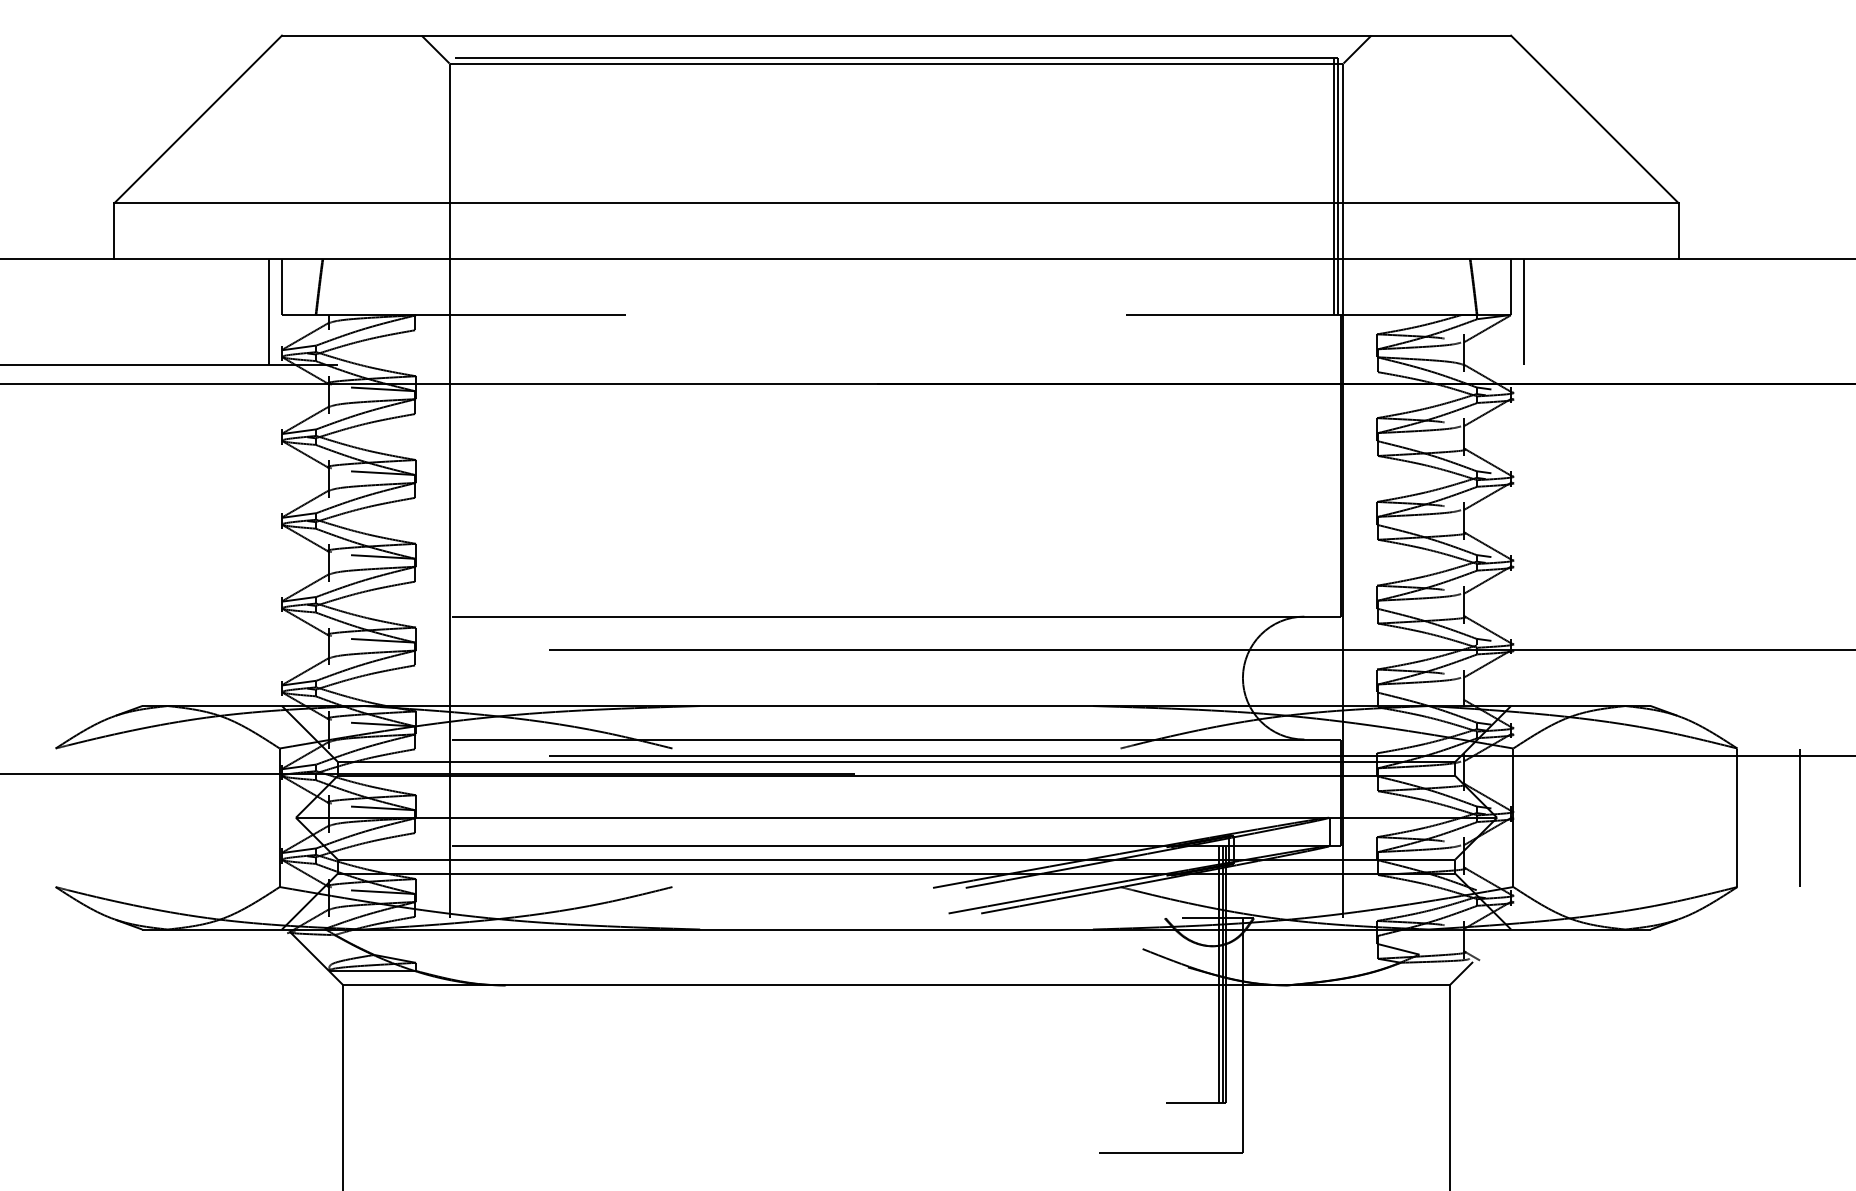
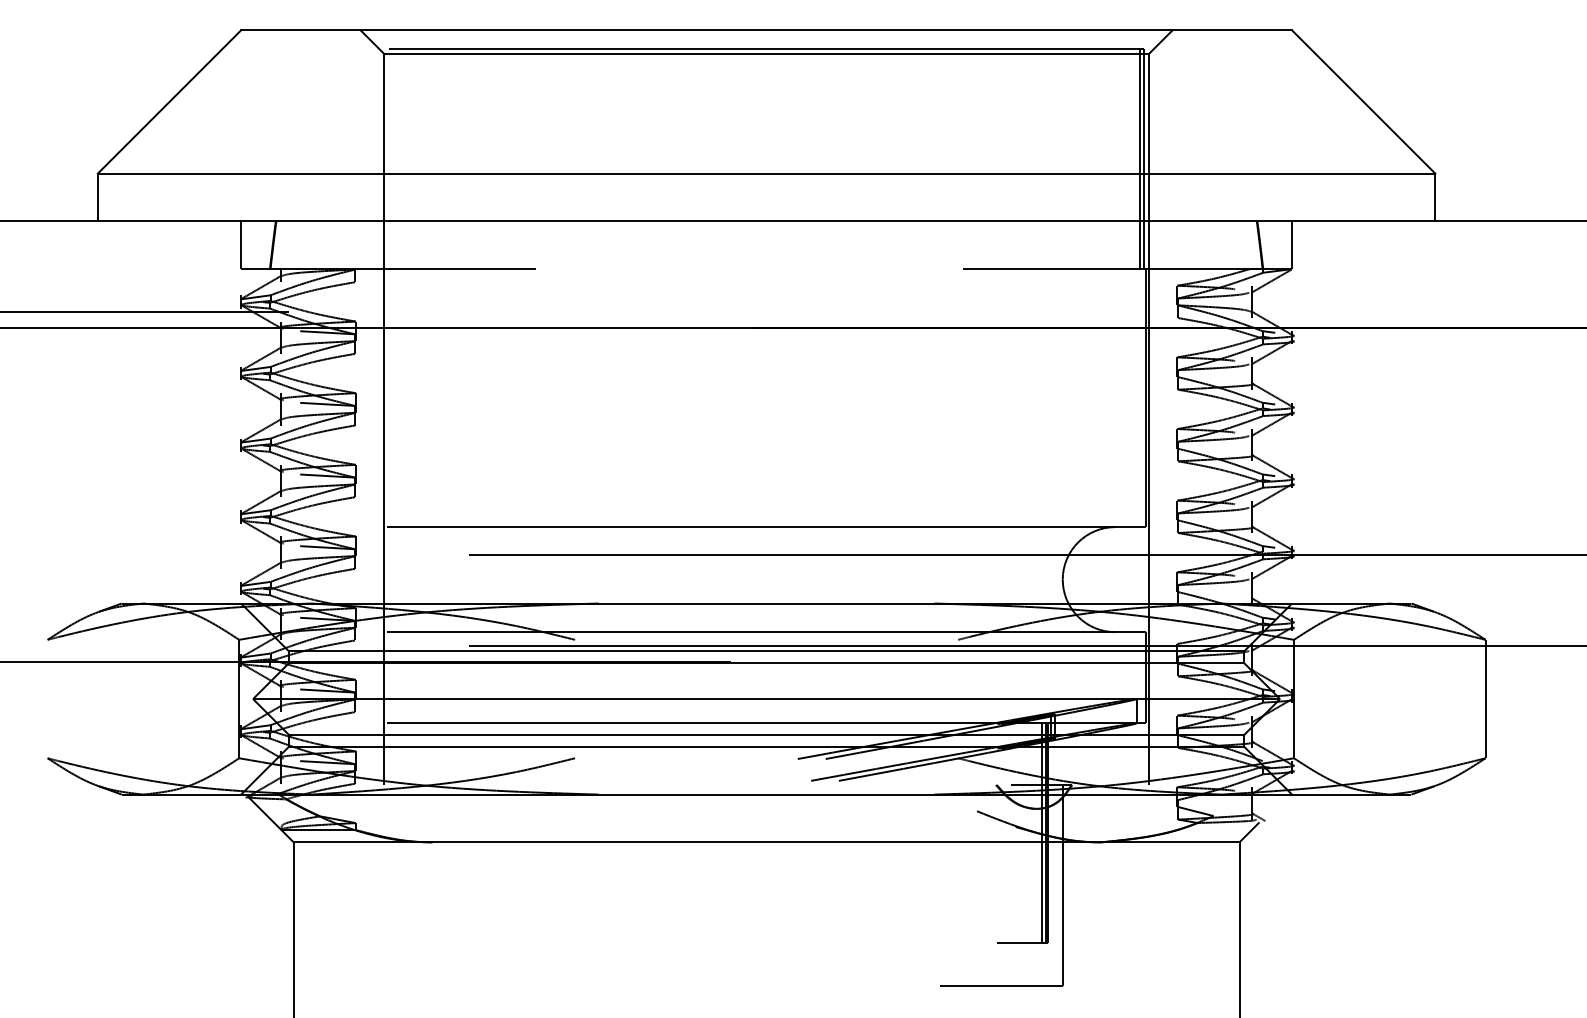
line: (268, 312) -> (229, 267), removed
line: (1524, 312) -> (1303, 267), removed
line: (1800, 817) -> (1539, 698), removed

